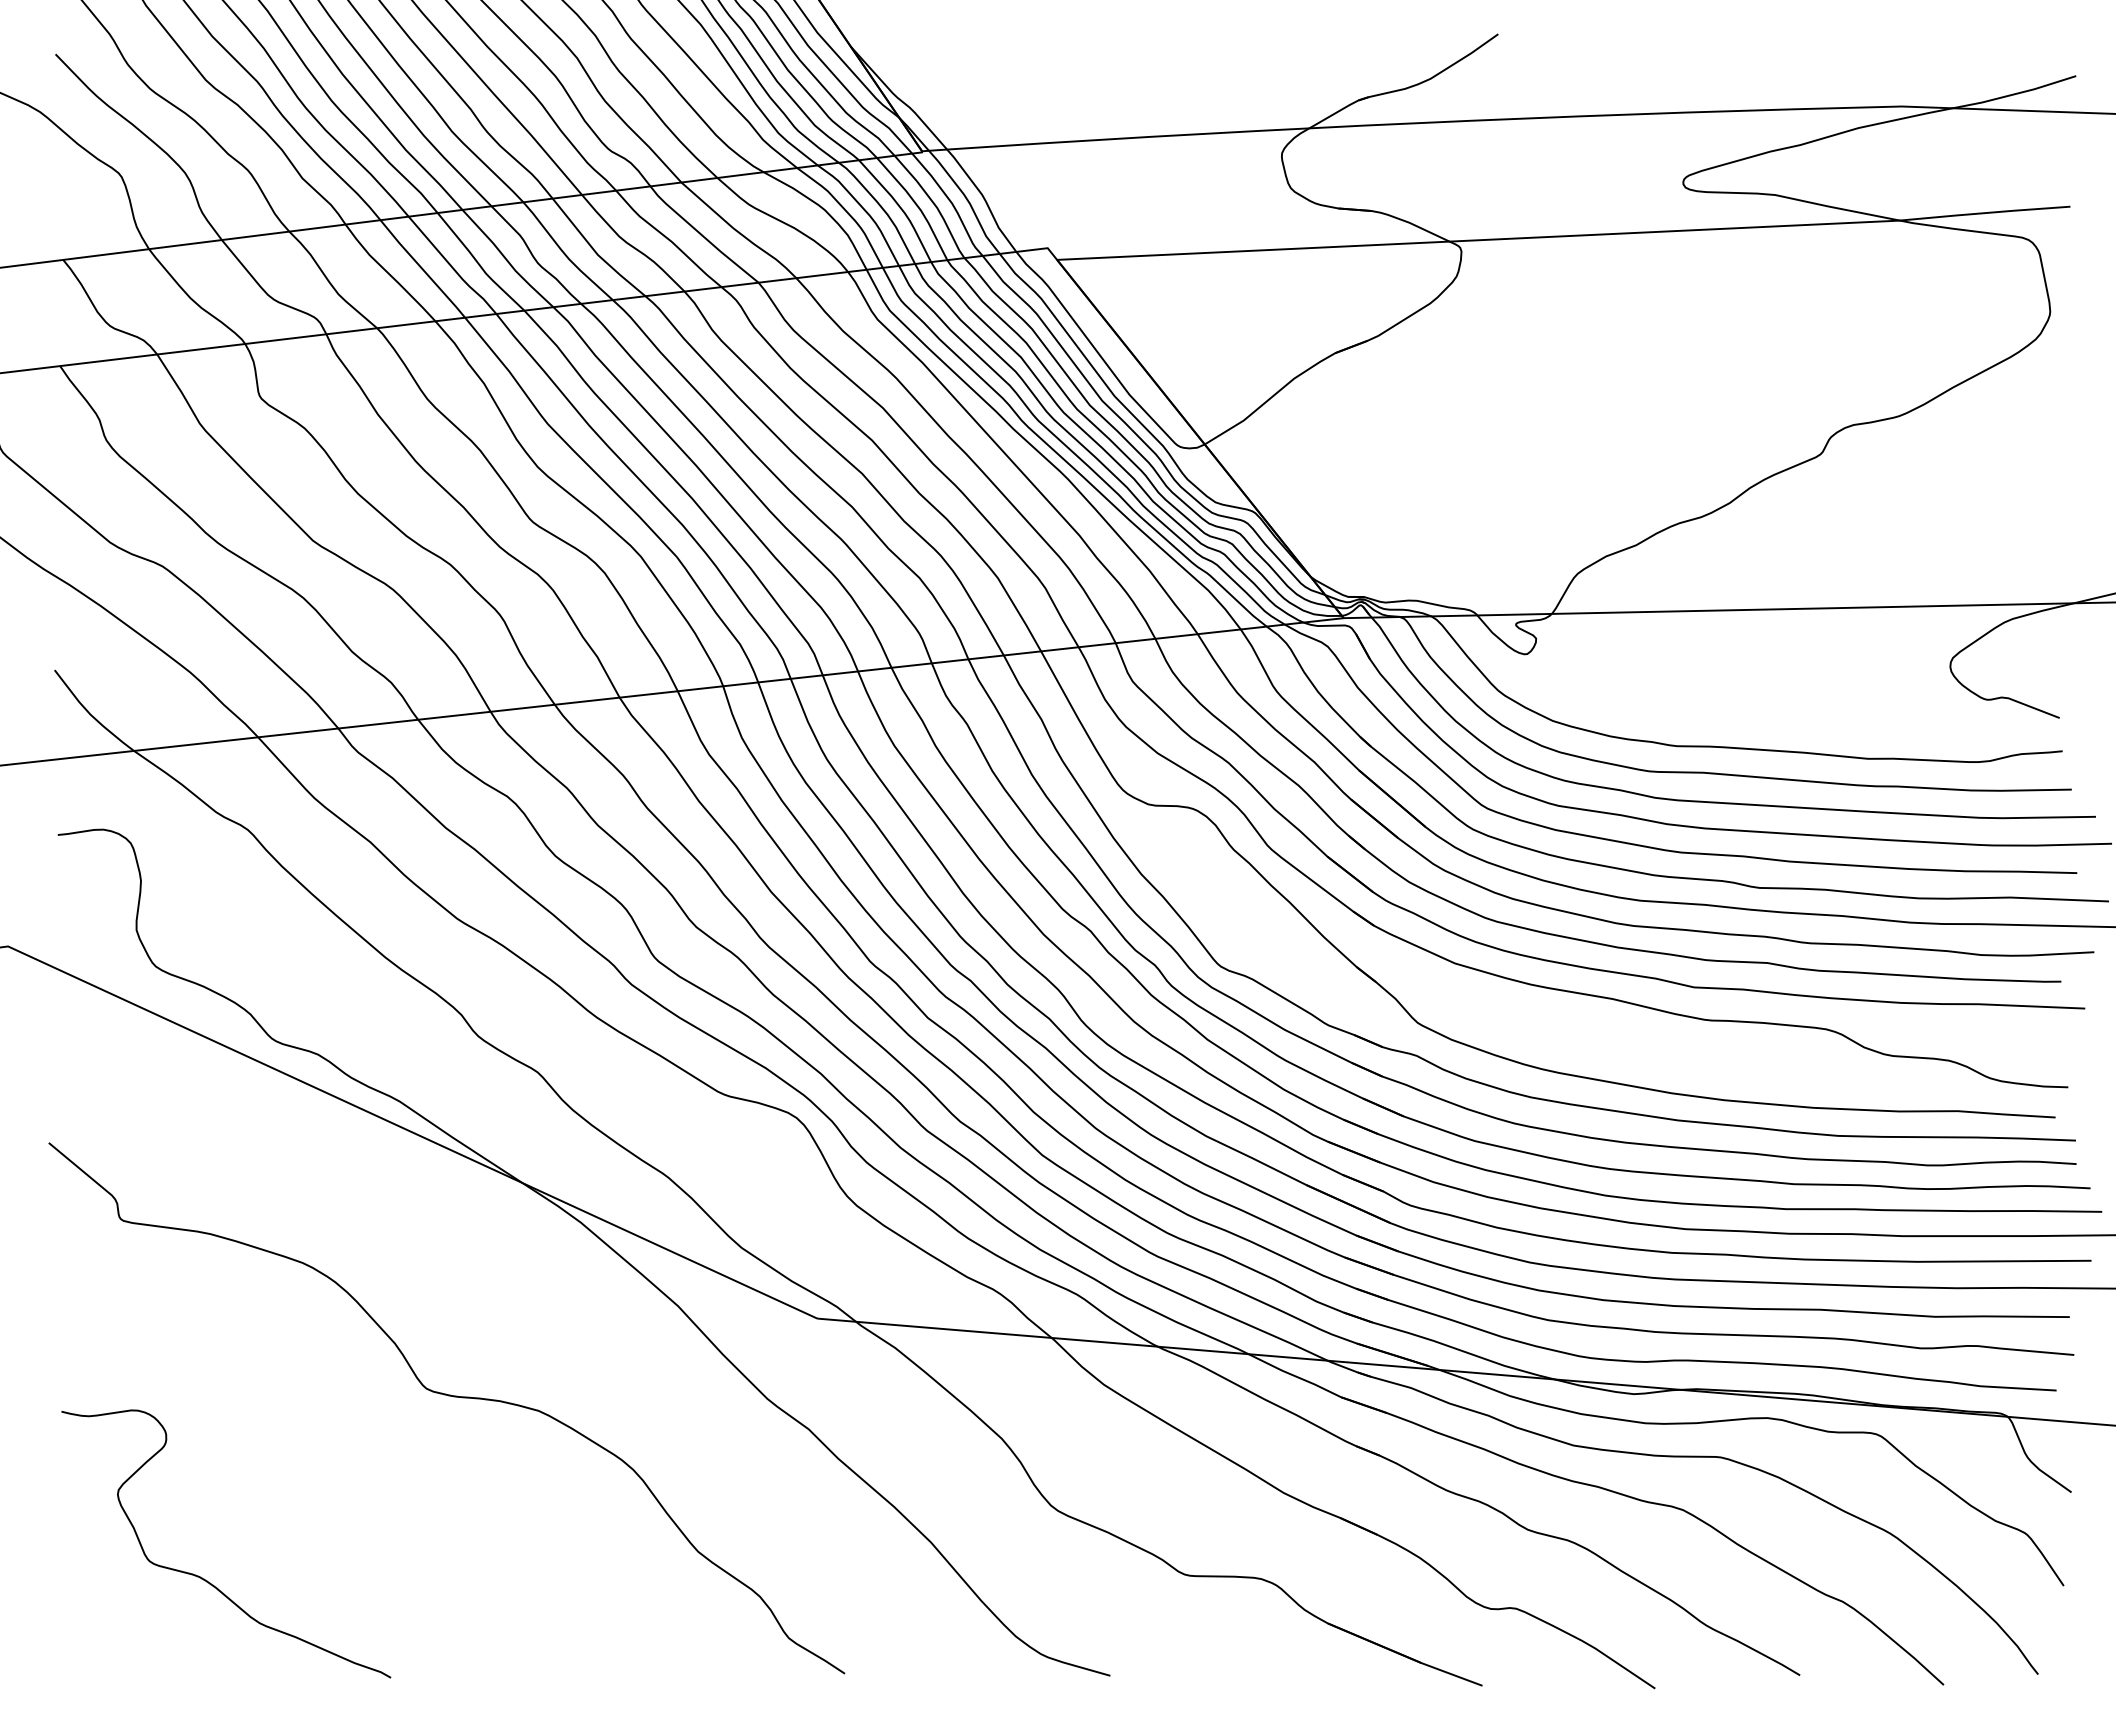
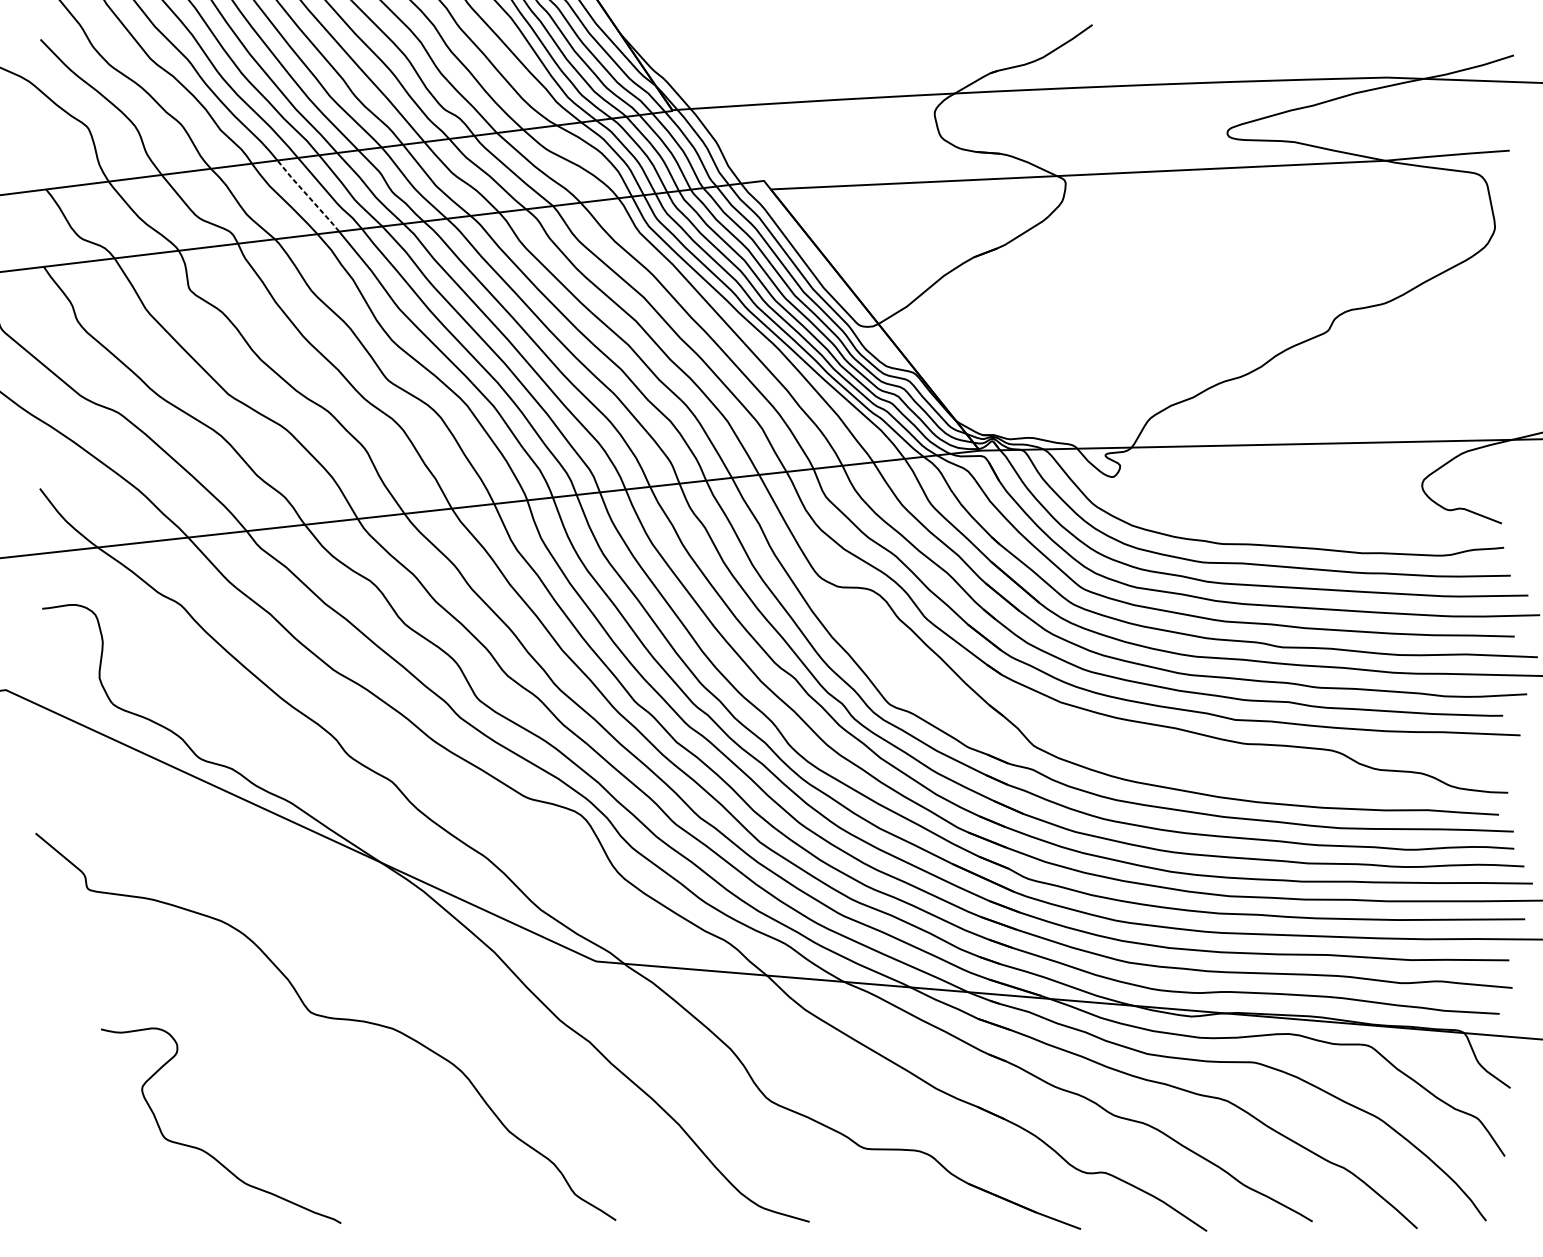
line: (422, 268) -> (308, 195), solid -> dashed
curve: (204, 1578) -> (205, 1150), moved

